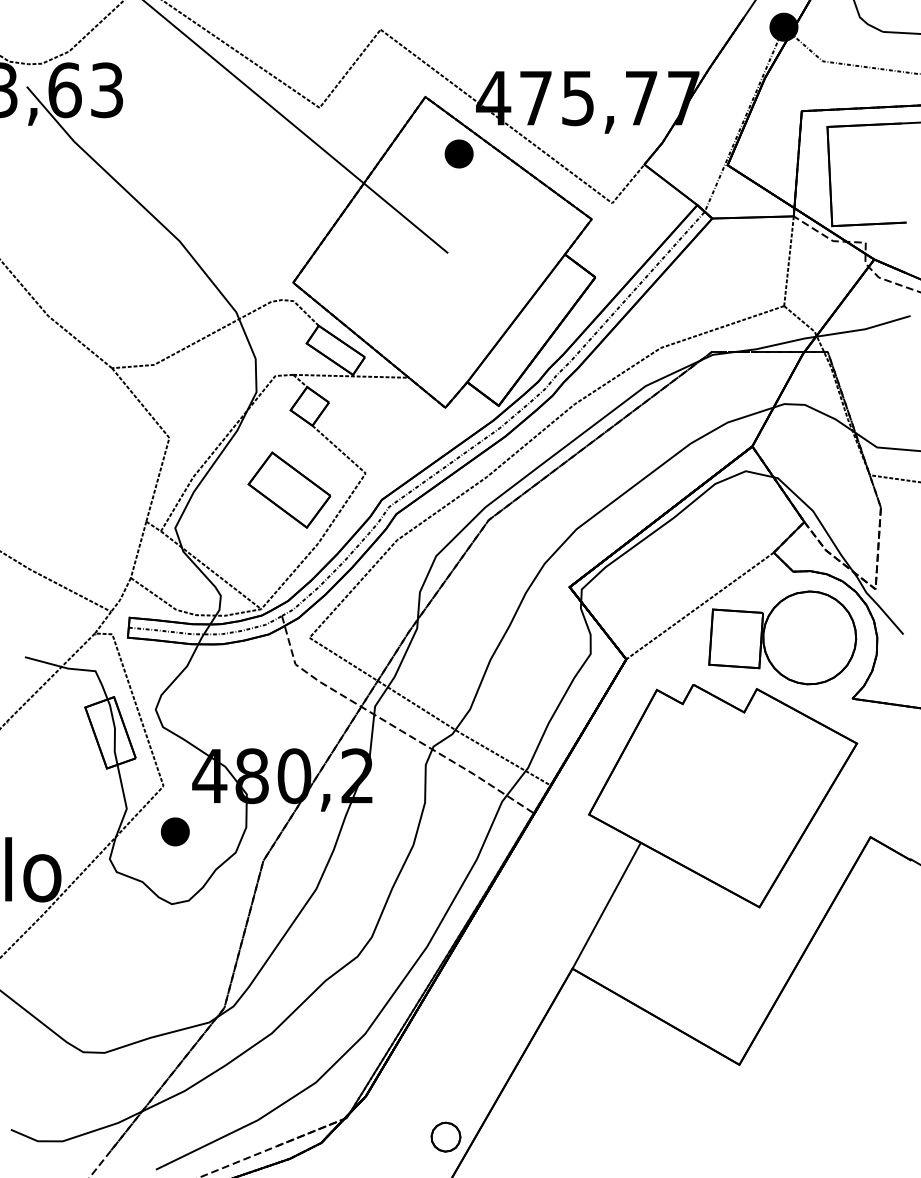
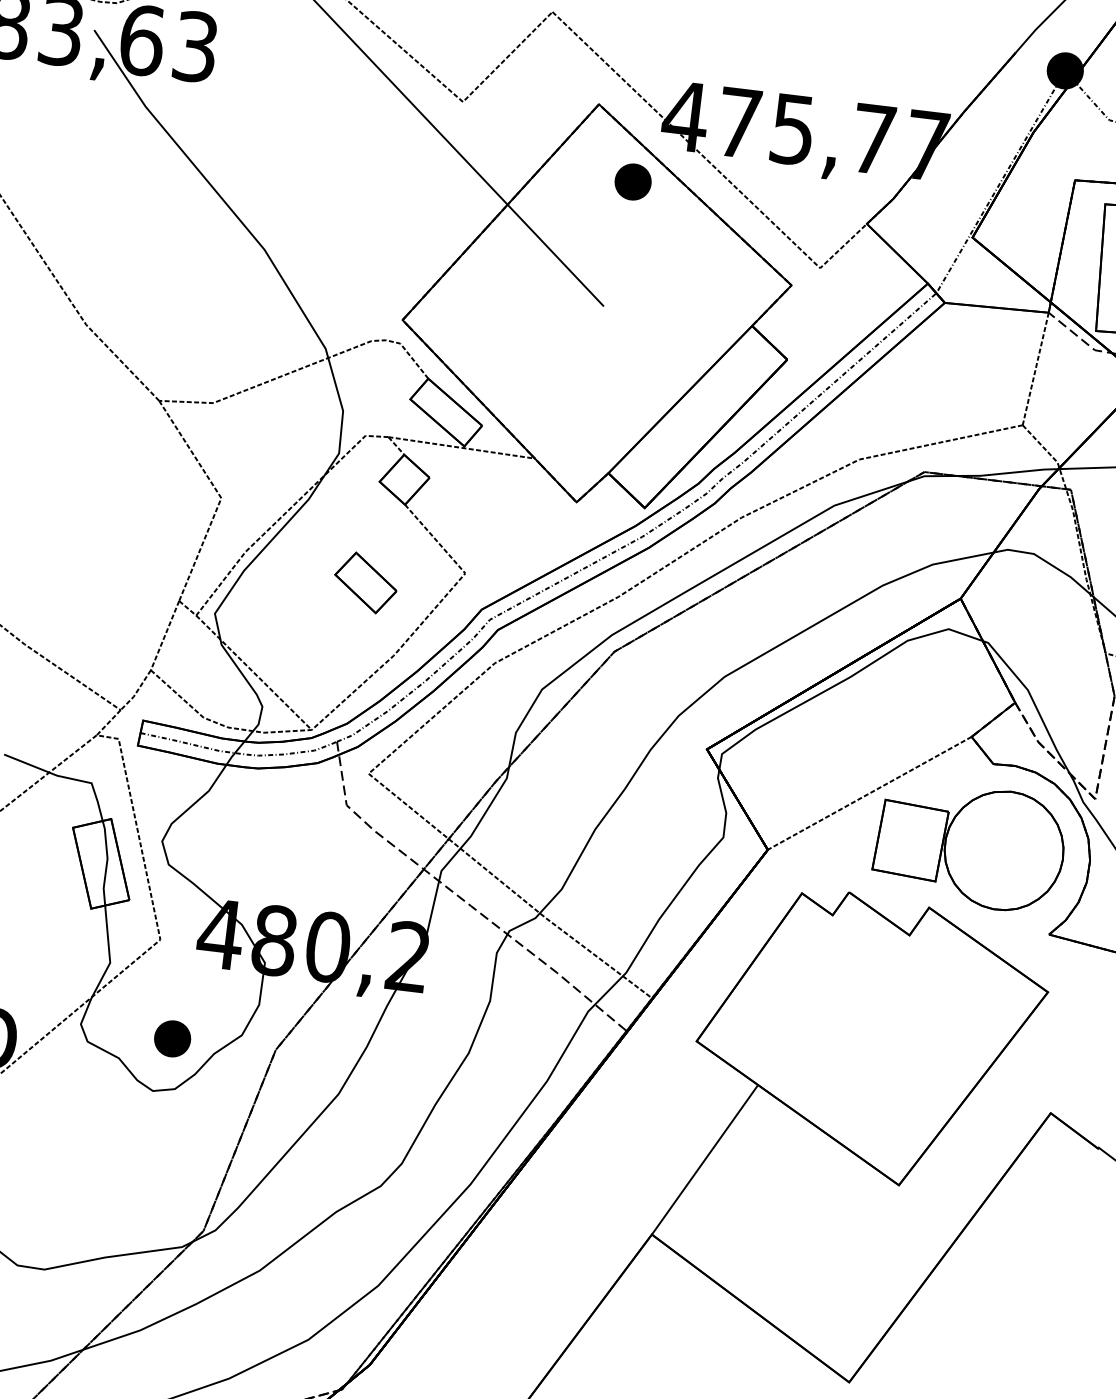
part: (289, 489) -> (366, 582), size x0.6
part: (175, 831) -> (172, 1038), moved

